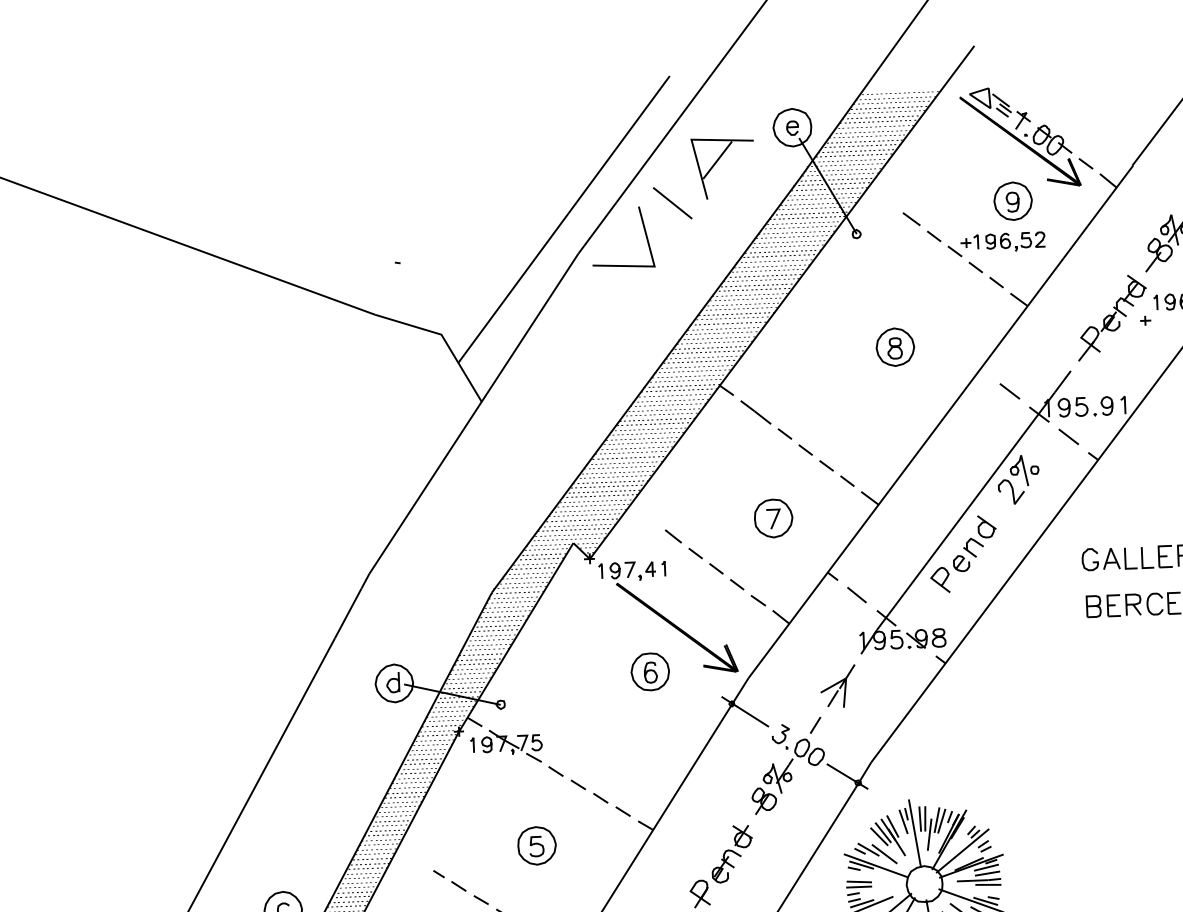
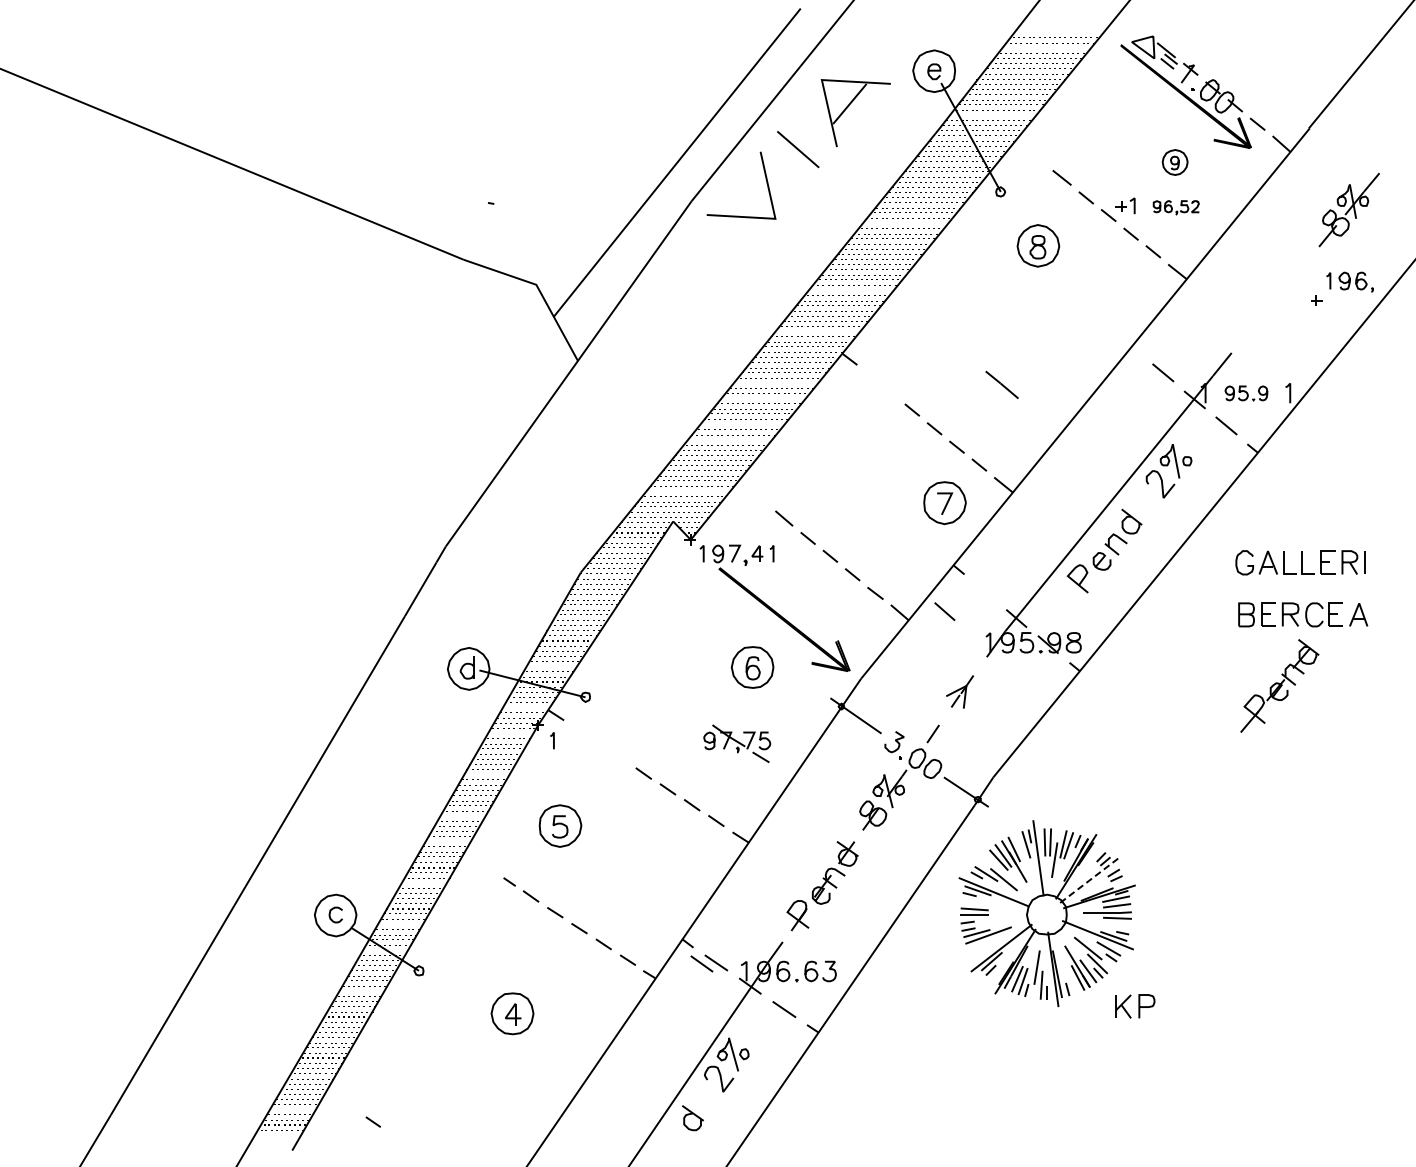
part: (1012, 201) -> (1174, 162), size x0.6
part: (1015, 241) -> (1176, 207), size x0.7
part: (1111, 317) -> (1279, 685), moved
part: (895, 346) -> (1038, 245), moved
part: (1085, 406) -> (1246, 393), size x0.7
line: (755, 412) -> (1001, 384), moved
part: (773, 518) -> (944, 503), moved
line: (856, 594) -> (944, 611), moved
part: (837, 686) -> (959, 691), size x0.7
part: (512, 746) -> (737, 743), moved
part: (537, 845) -> (560, 825), moved
line: (962, 850) -> (1090, 879), solid -> dashed

